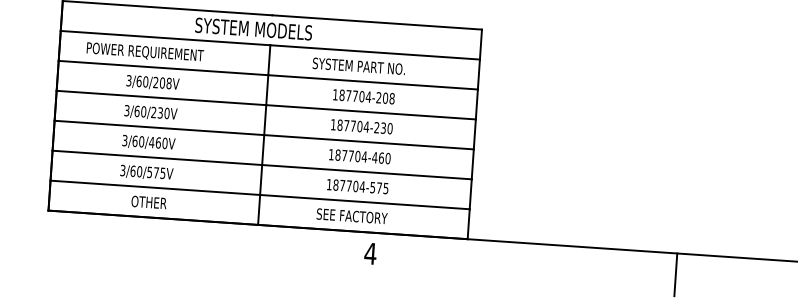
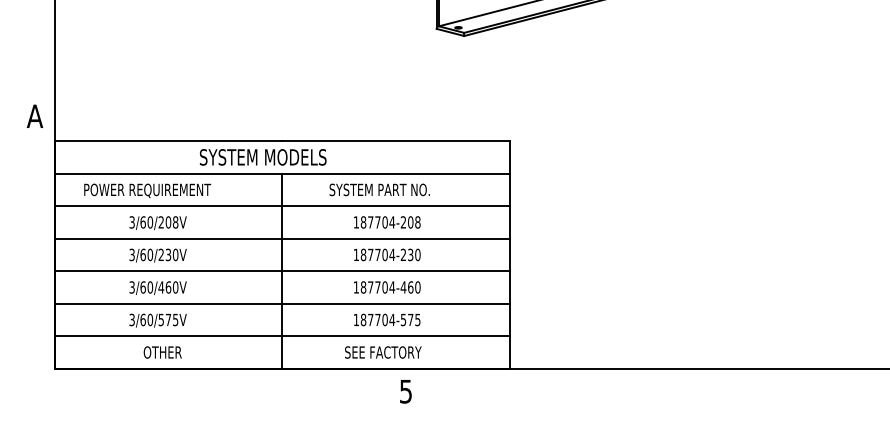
text: (370, 253) -> (405, 391), 4 -> 5
line: (675, 274) -> (737, 391), removed

